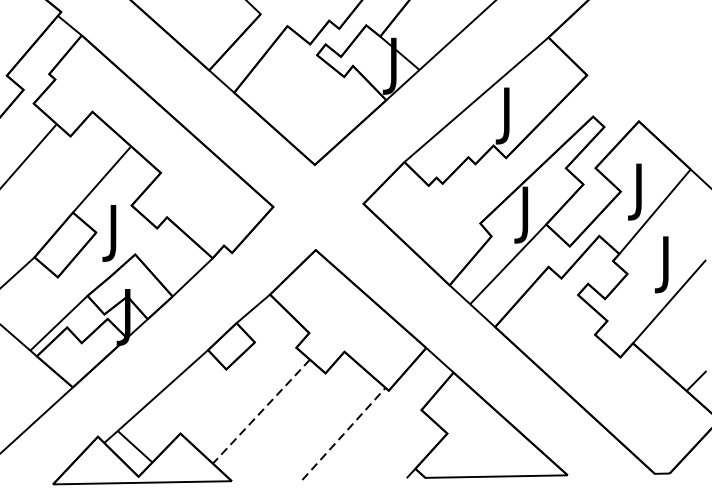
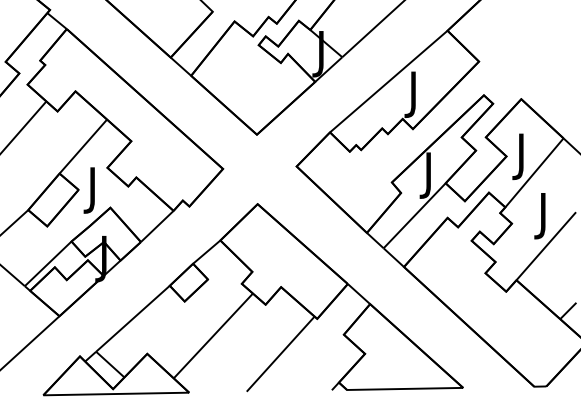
line: (261, 412) -> (213, 336), dashed -> solid
line: (343, 434) -> (280, 354), dashed -> solid

